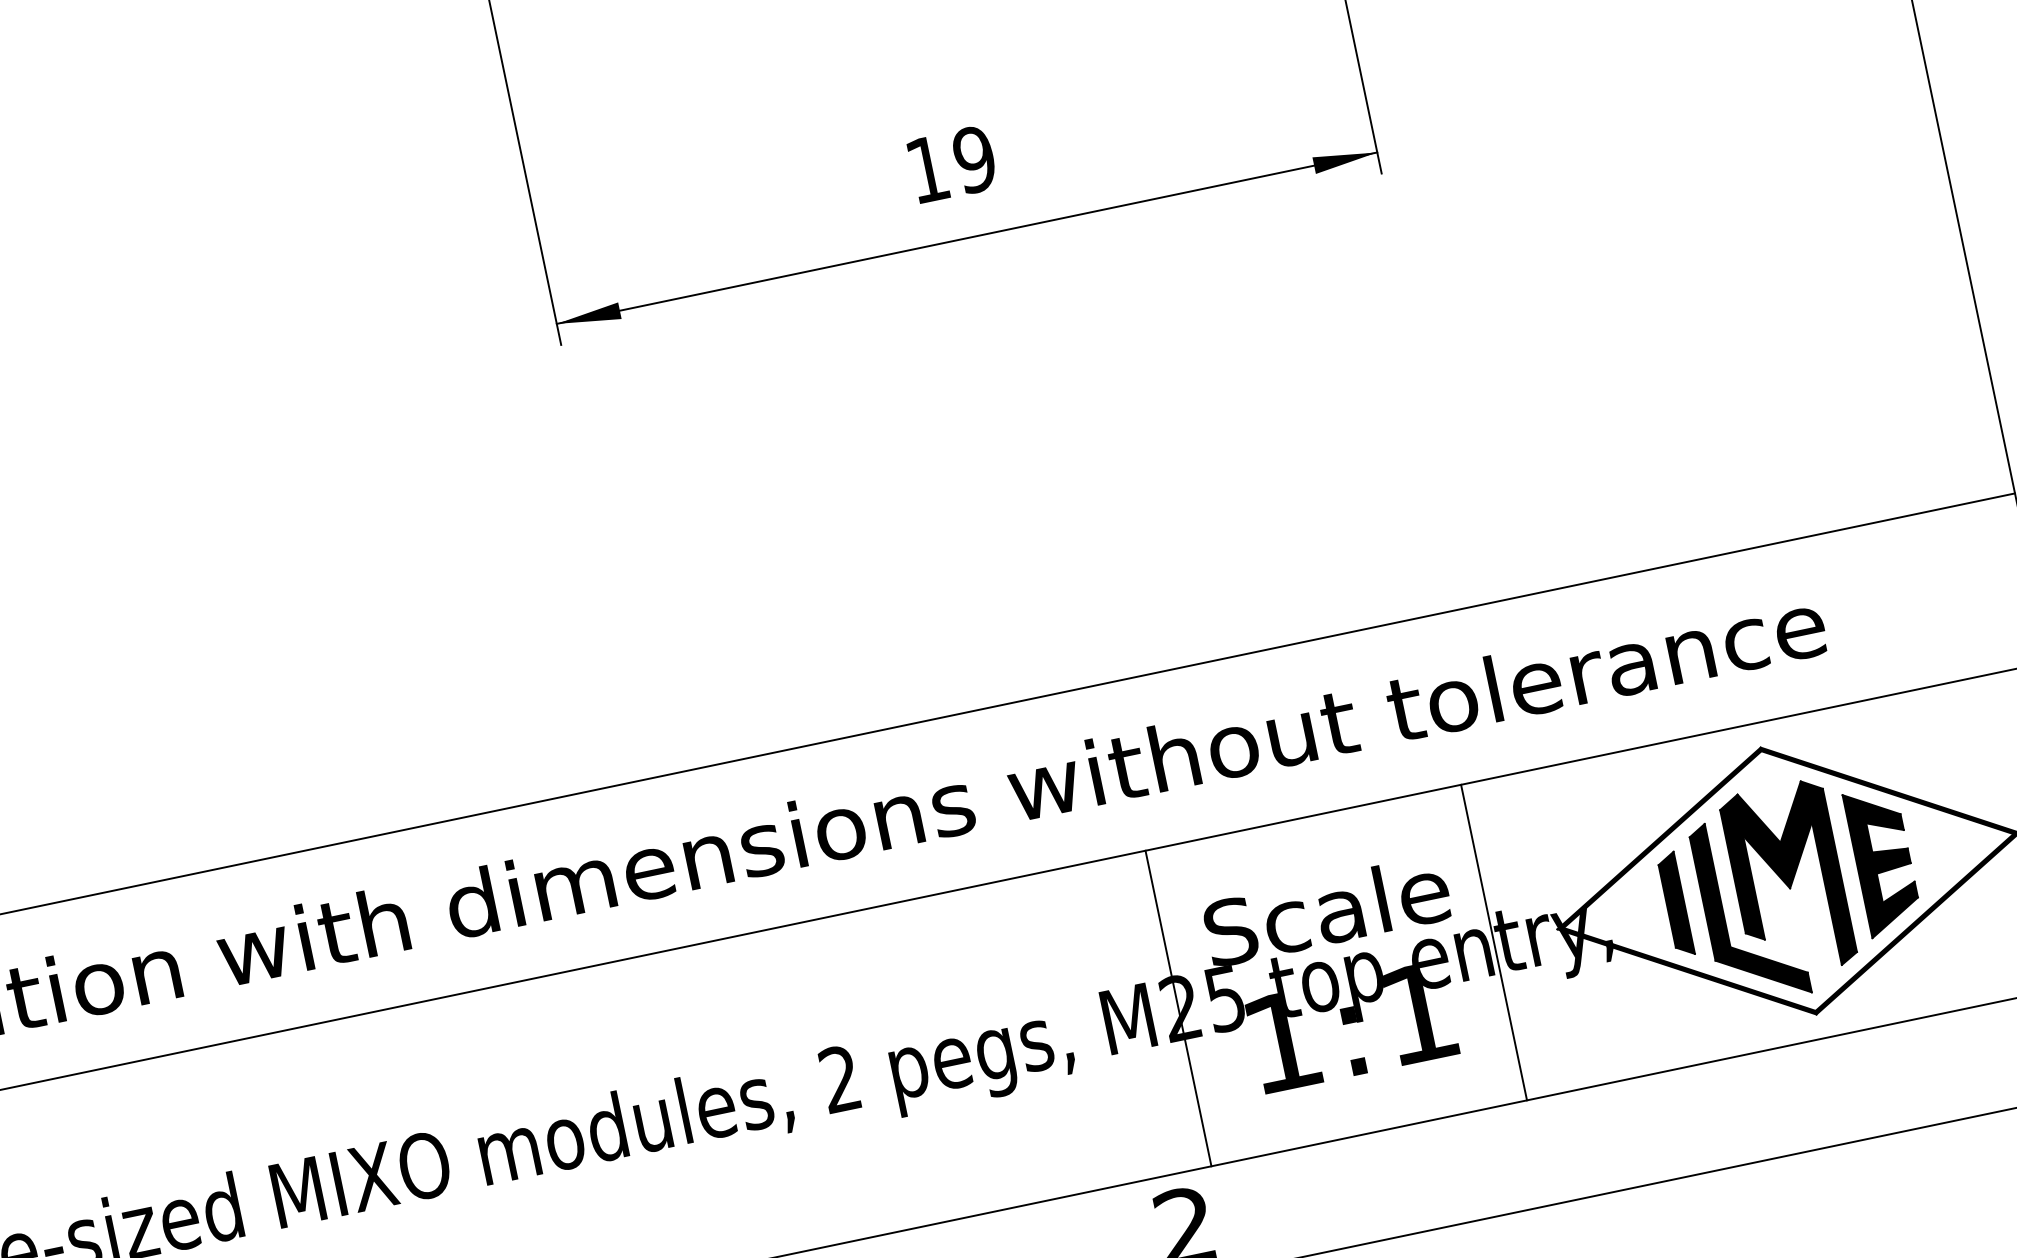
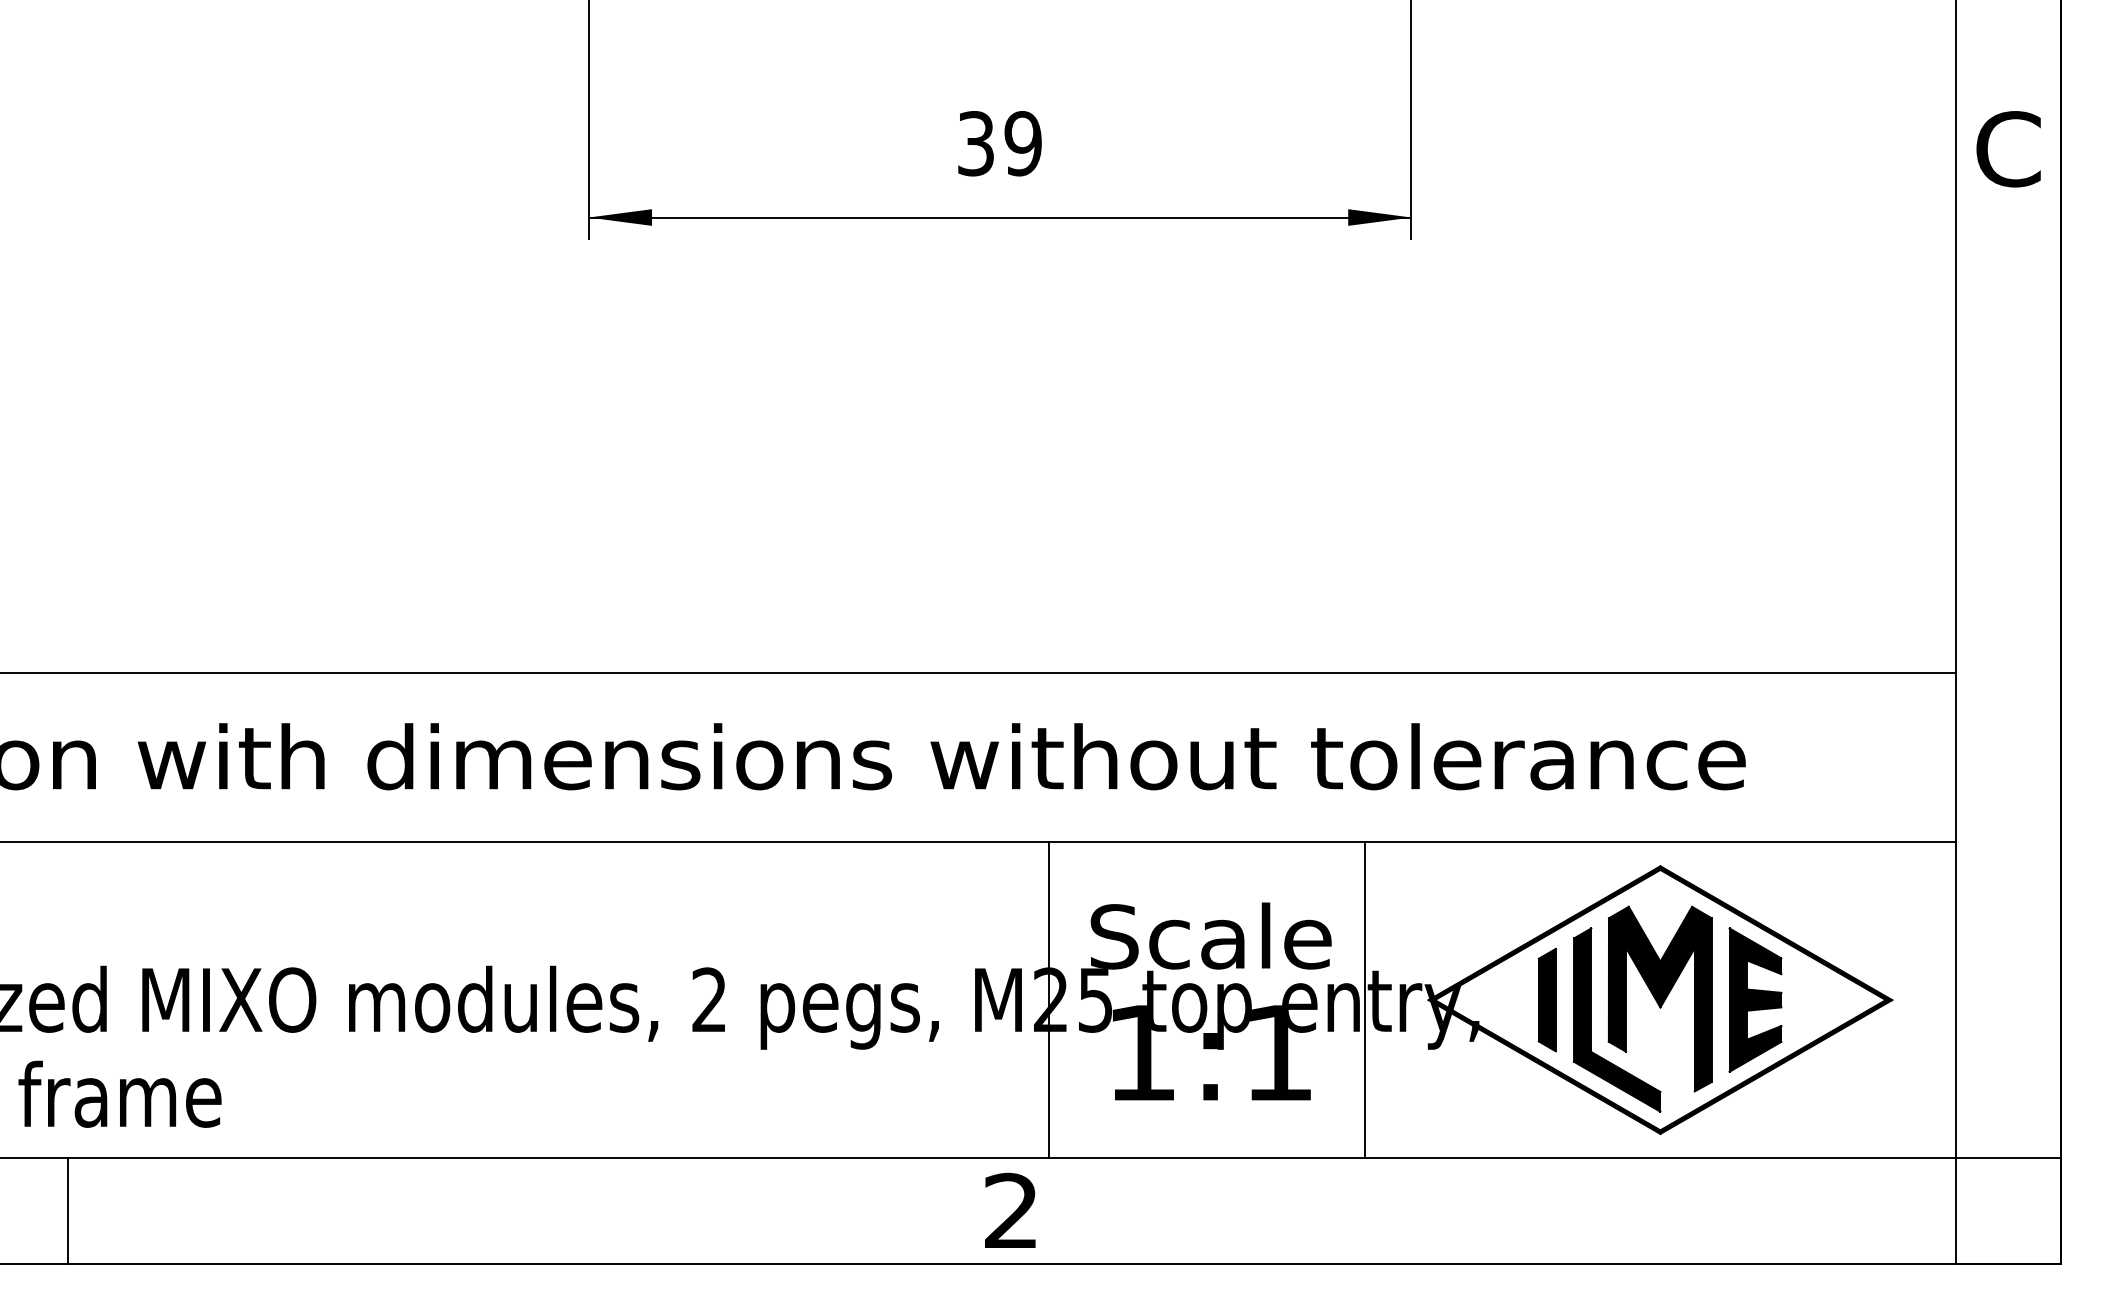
text: (927, 169) -> (975, 143), 19 -> 39

